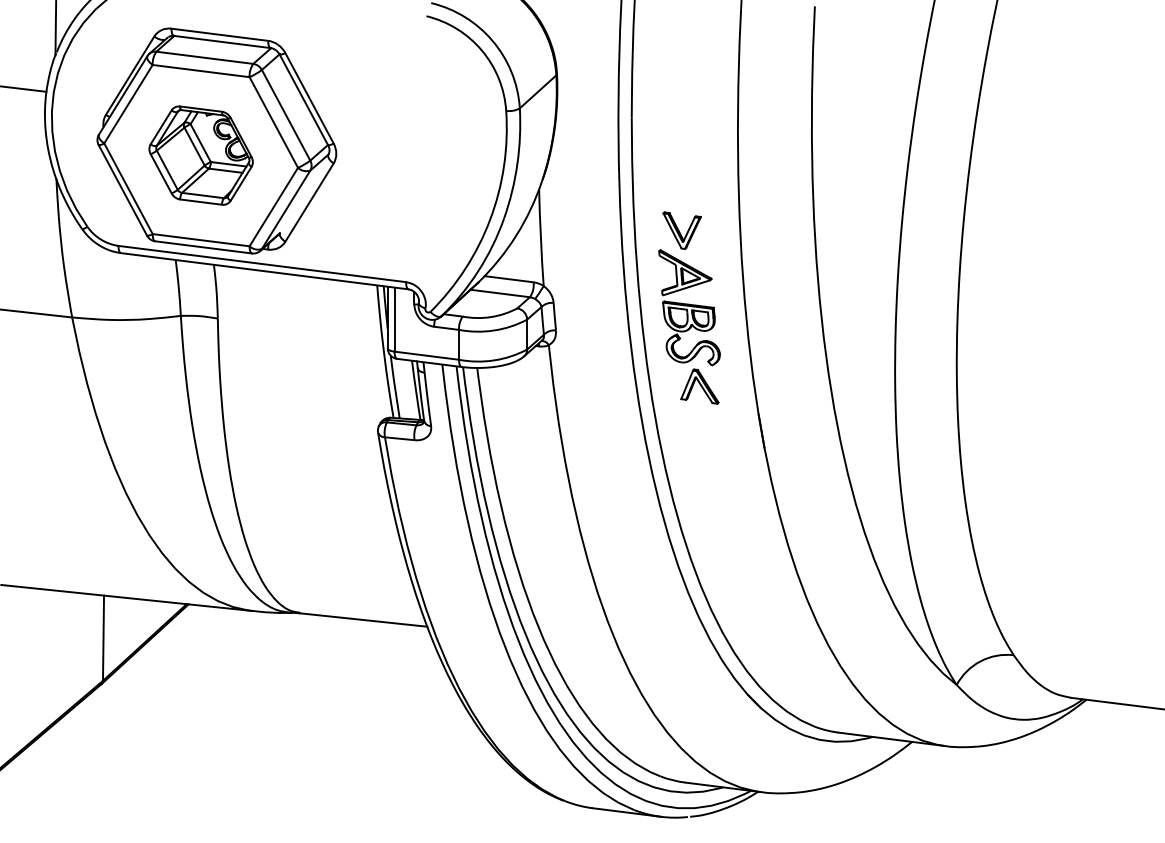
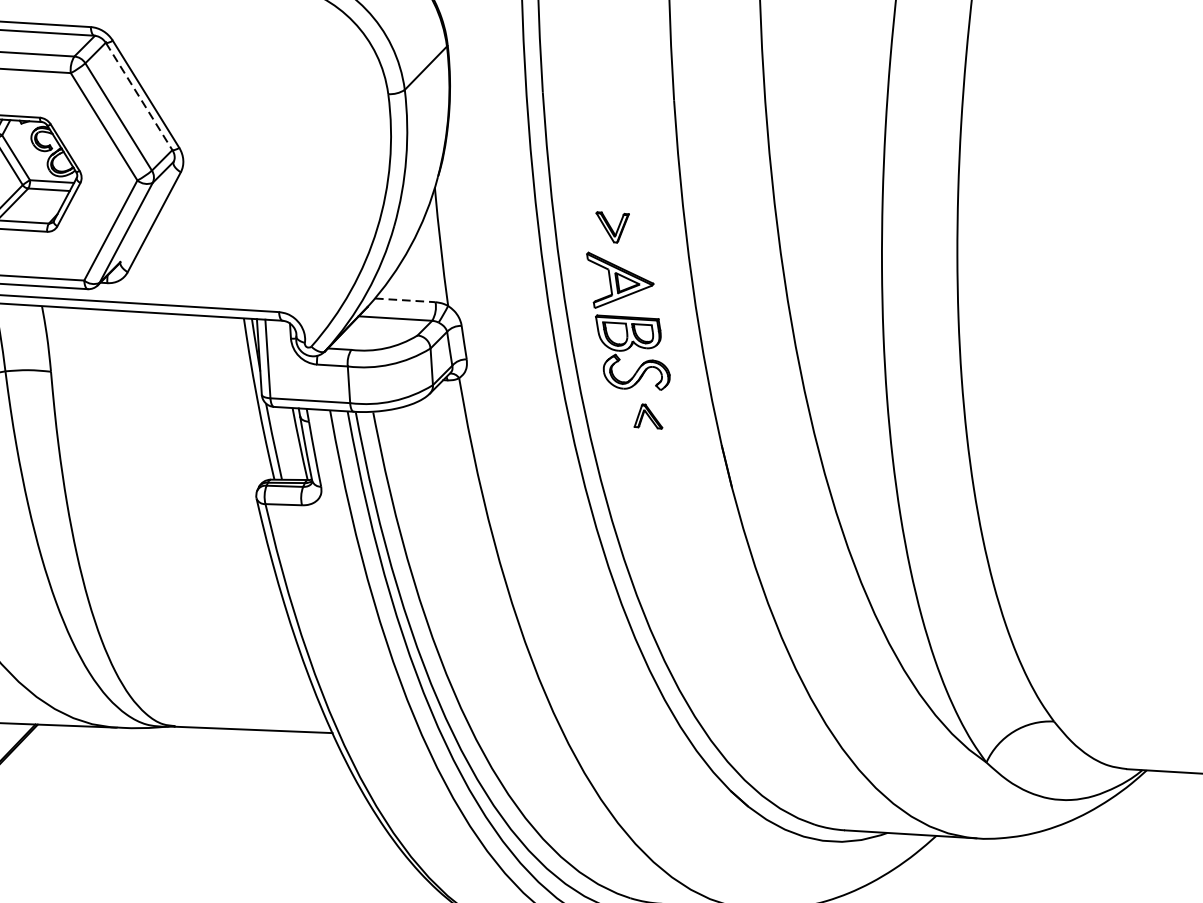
line: (304, 100) -> (140, 97), solid -> dashed
part: (681, 230) -> (612, 226), size x0.7
line: (509, 279) -> (405, 300), solid -> dashed
part: (699, 386) -> (647, 416), size x0.6

